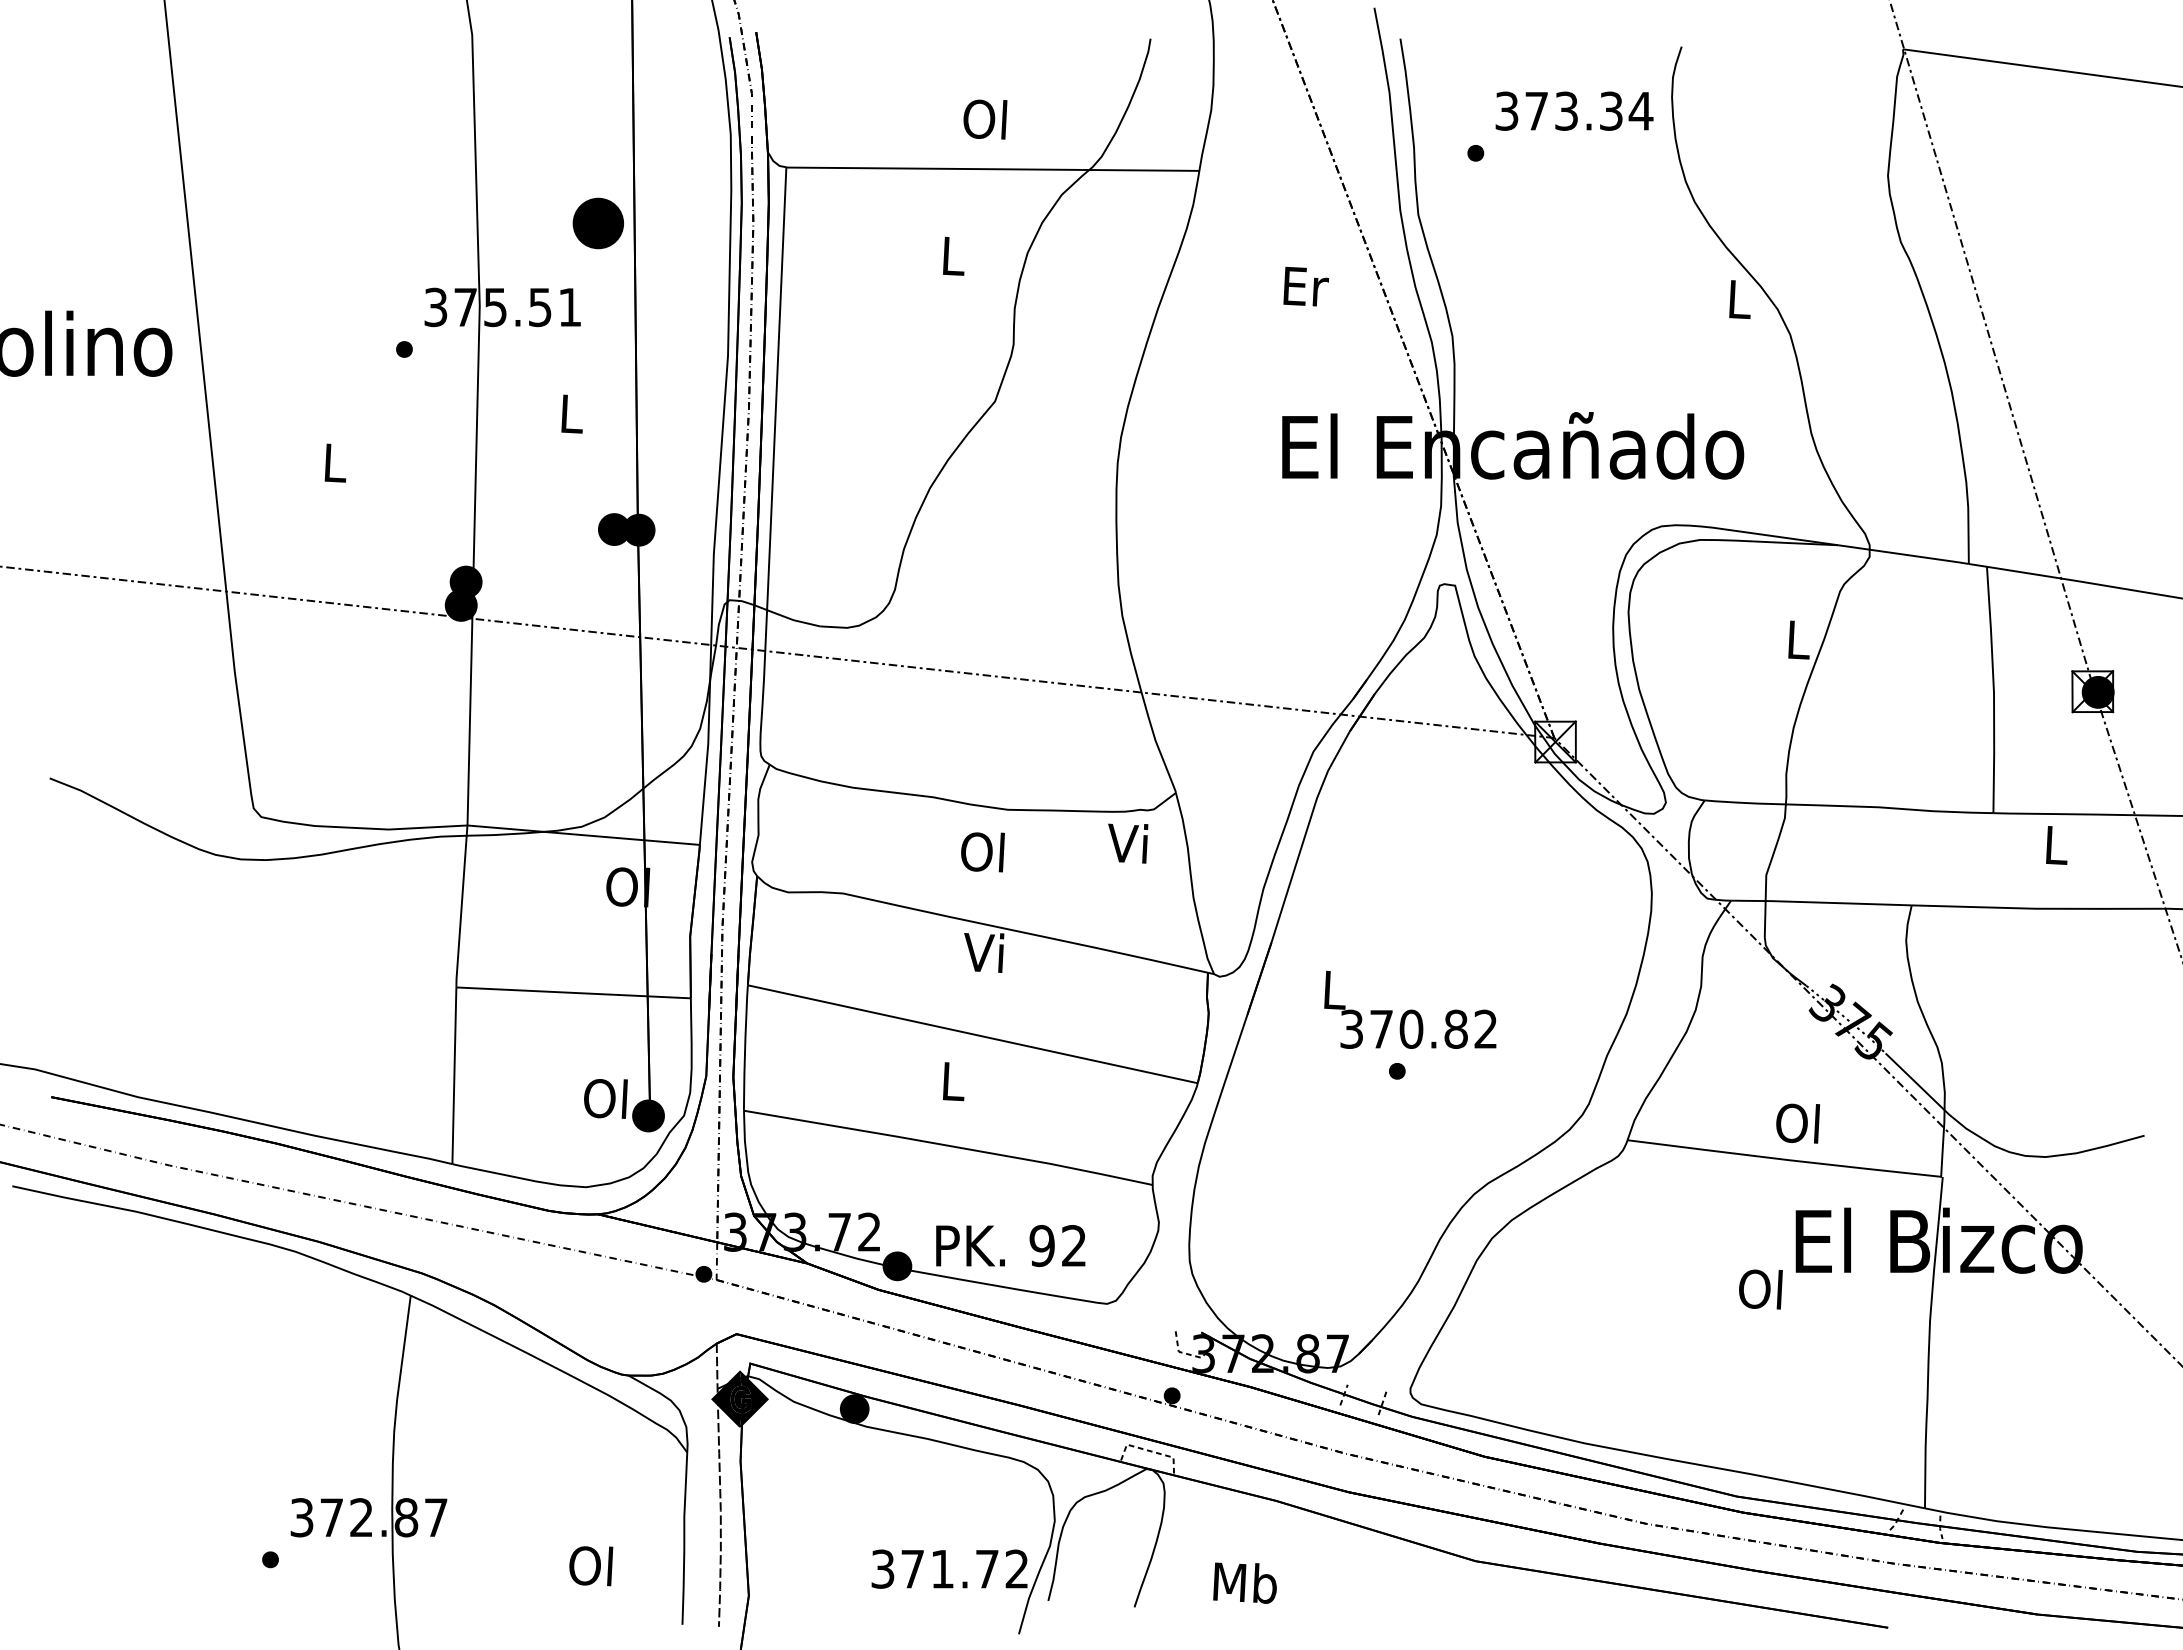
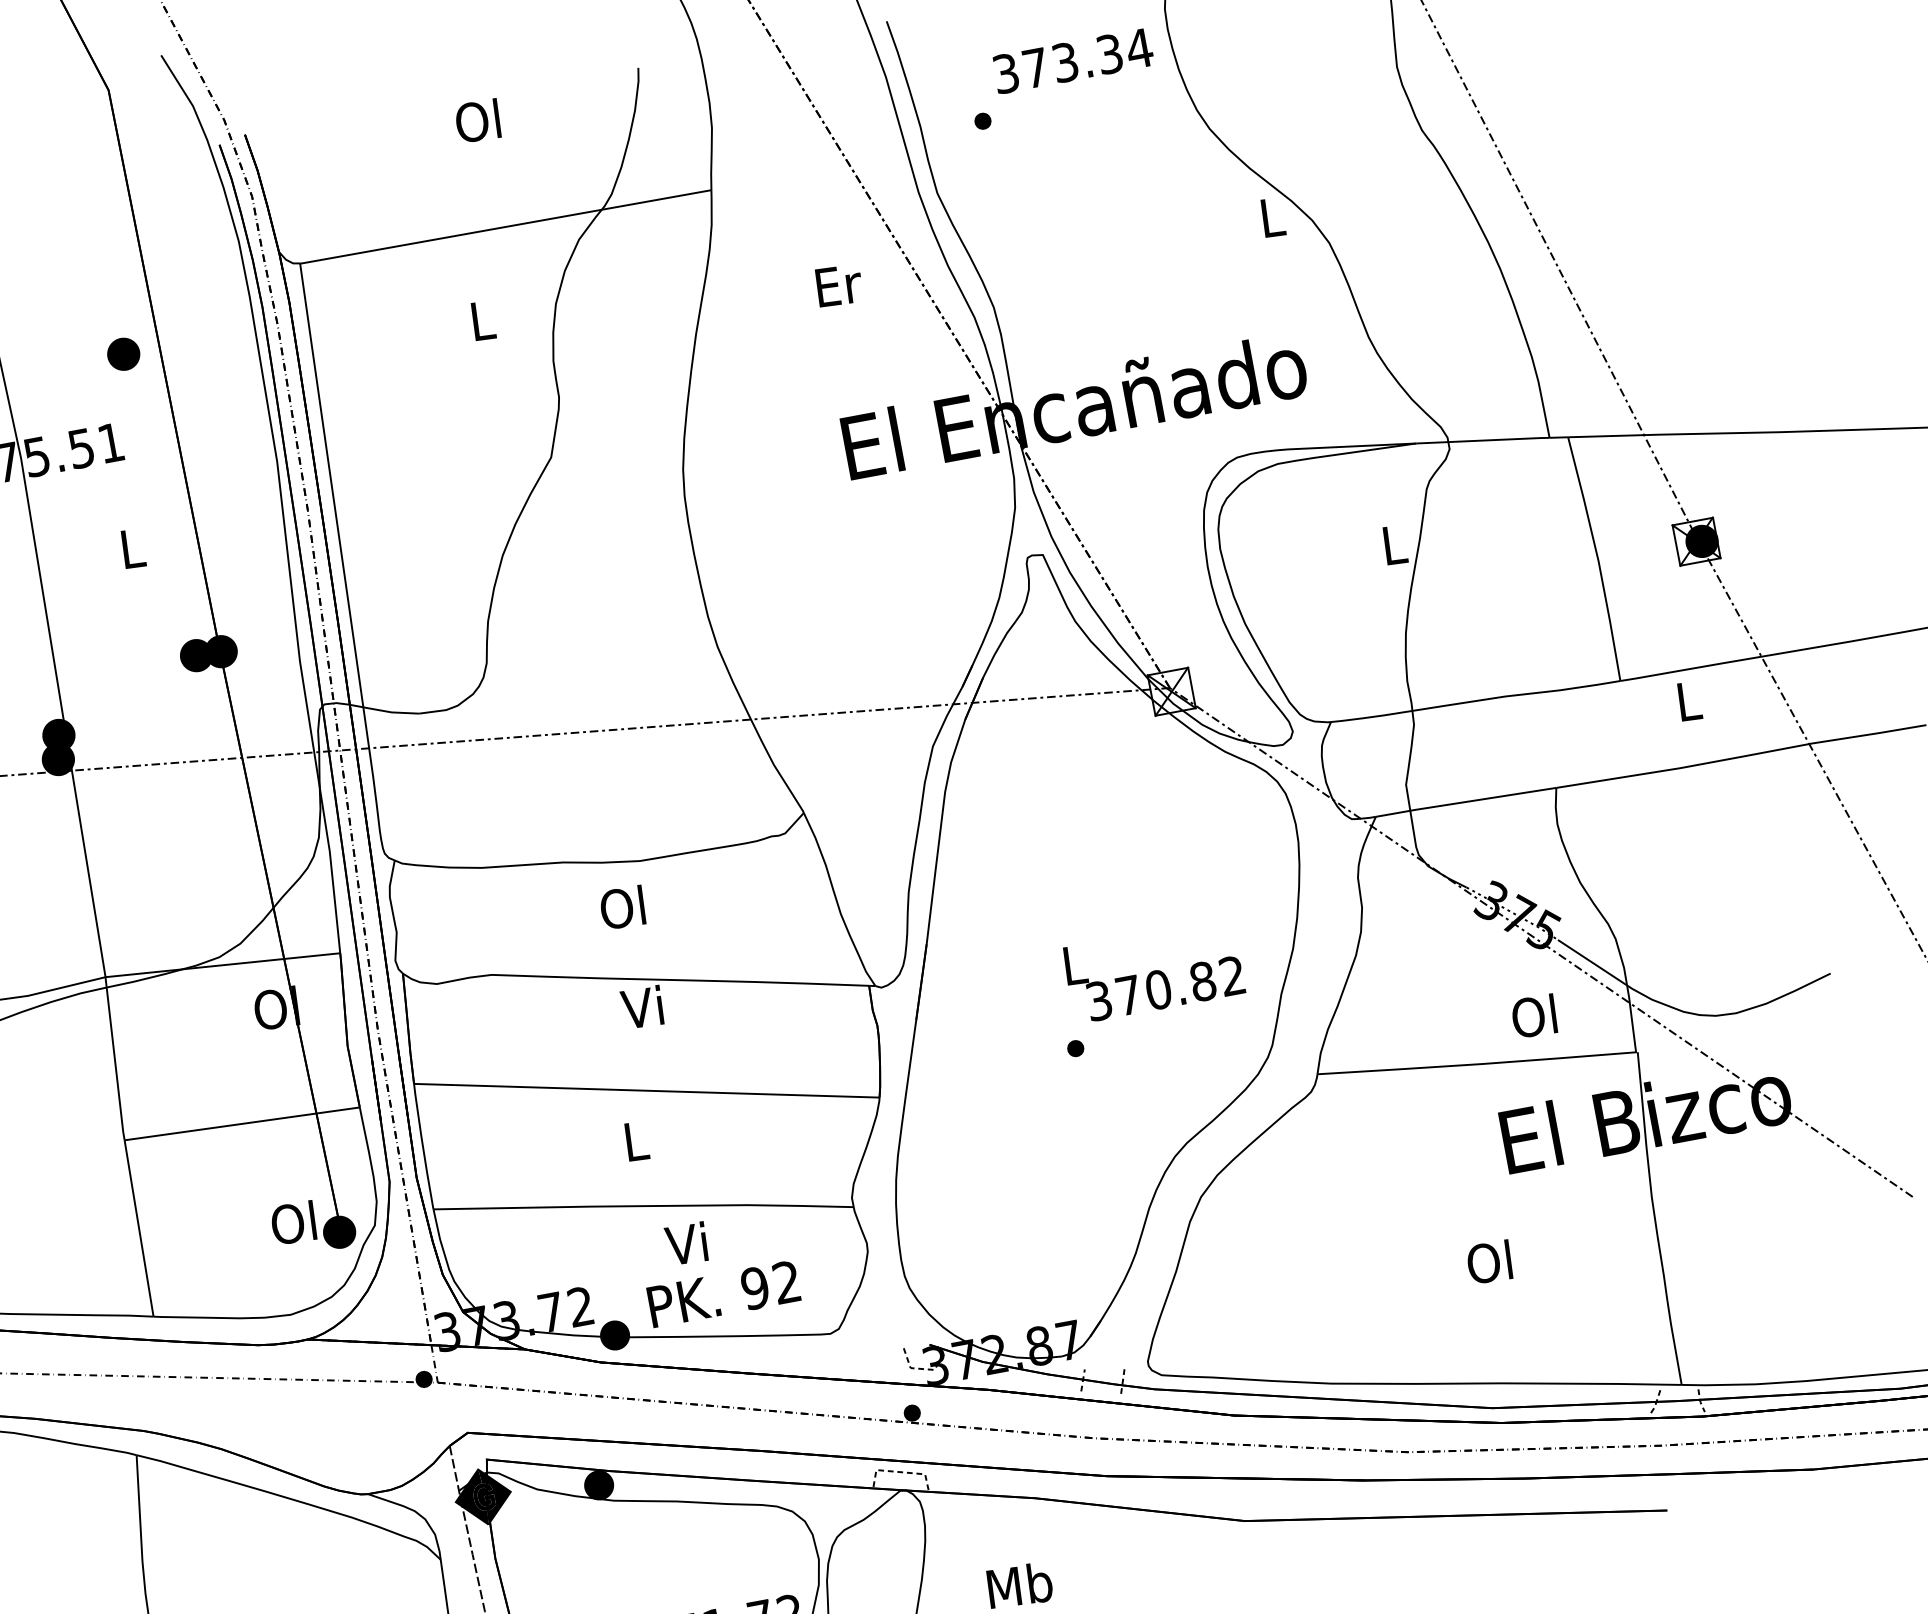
text: (985, 119) -> (478, 121), moved
part: (598, 223) -> (123, 354), size x0.62
text: (1128, 843) -> (687, 1243), moved
text: (1410, 1009) -> (1153, 970), moved
text: (1798, 1123) -> (1535, 1016), moved
text: (1760, 1289) -> (1489, 1262), moved

